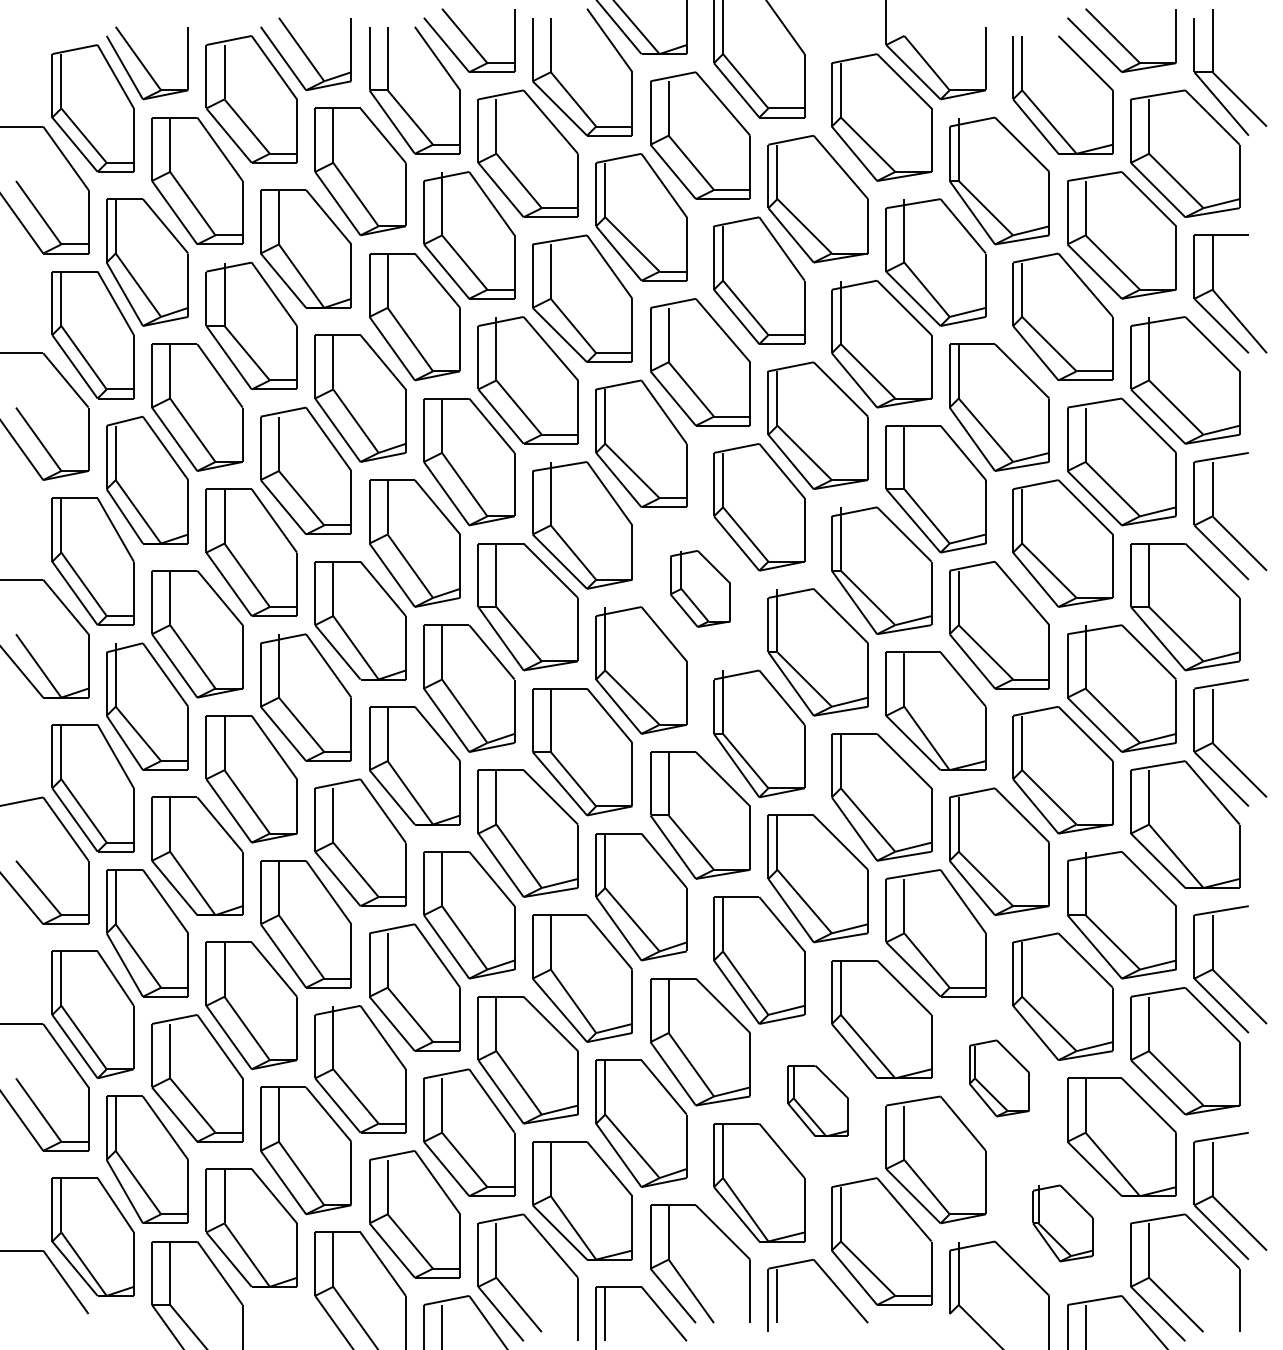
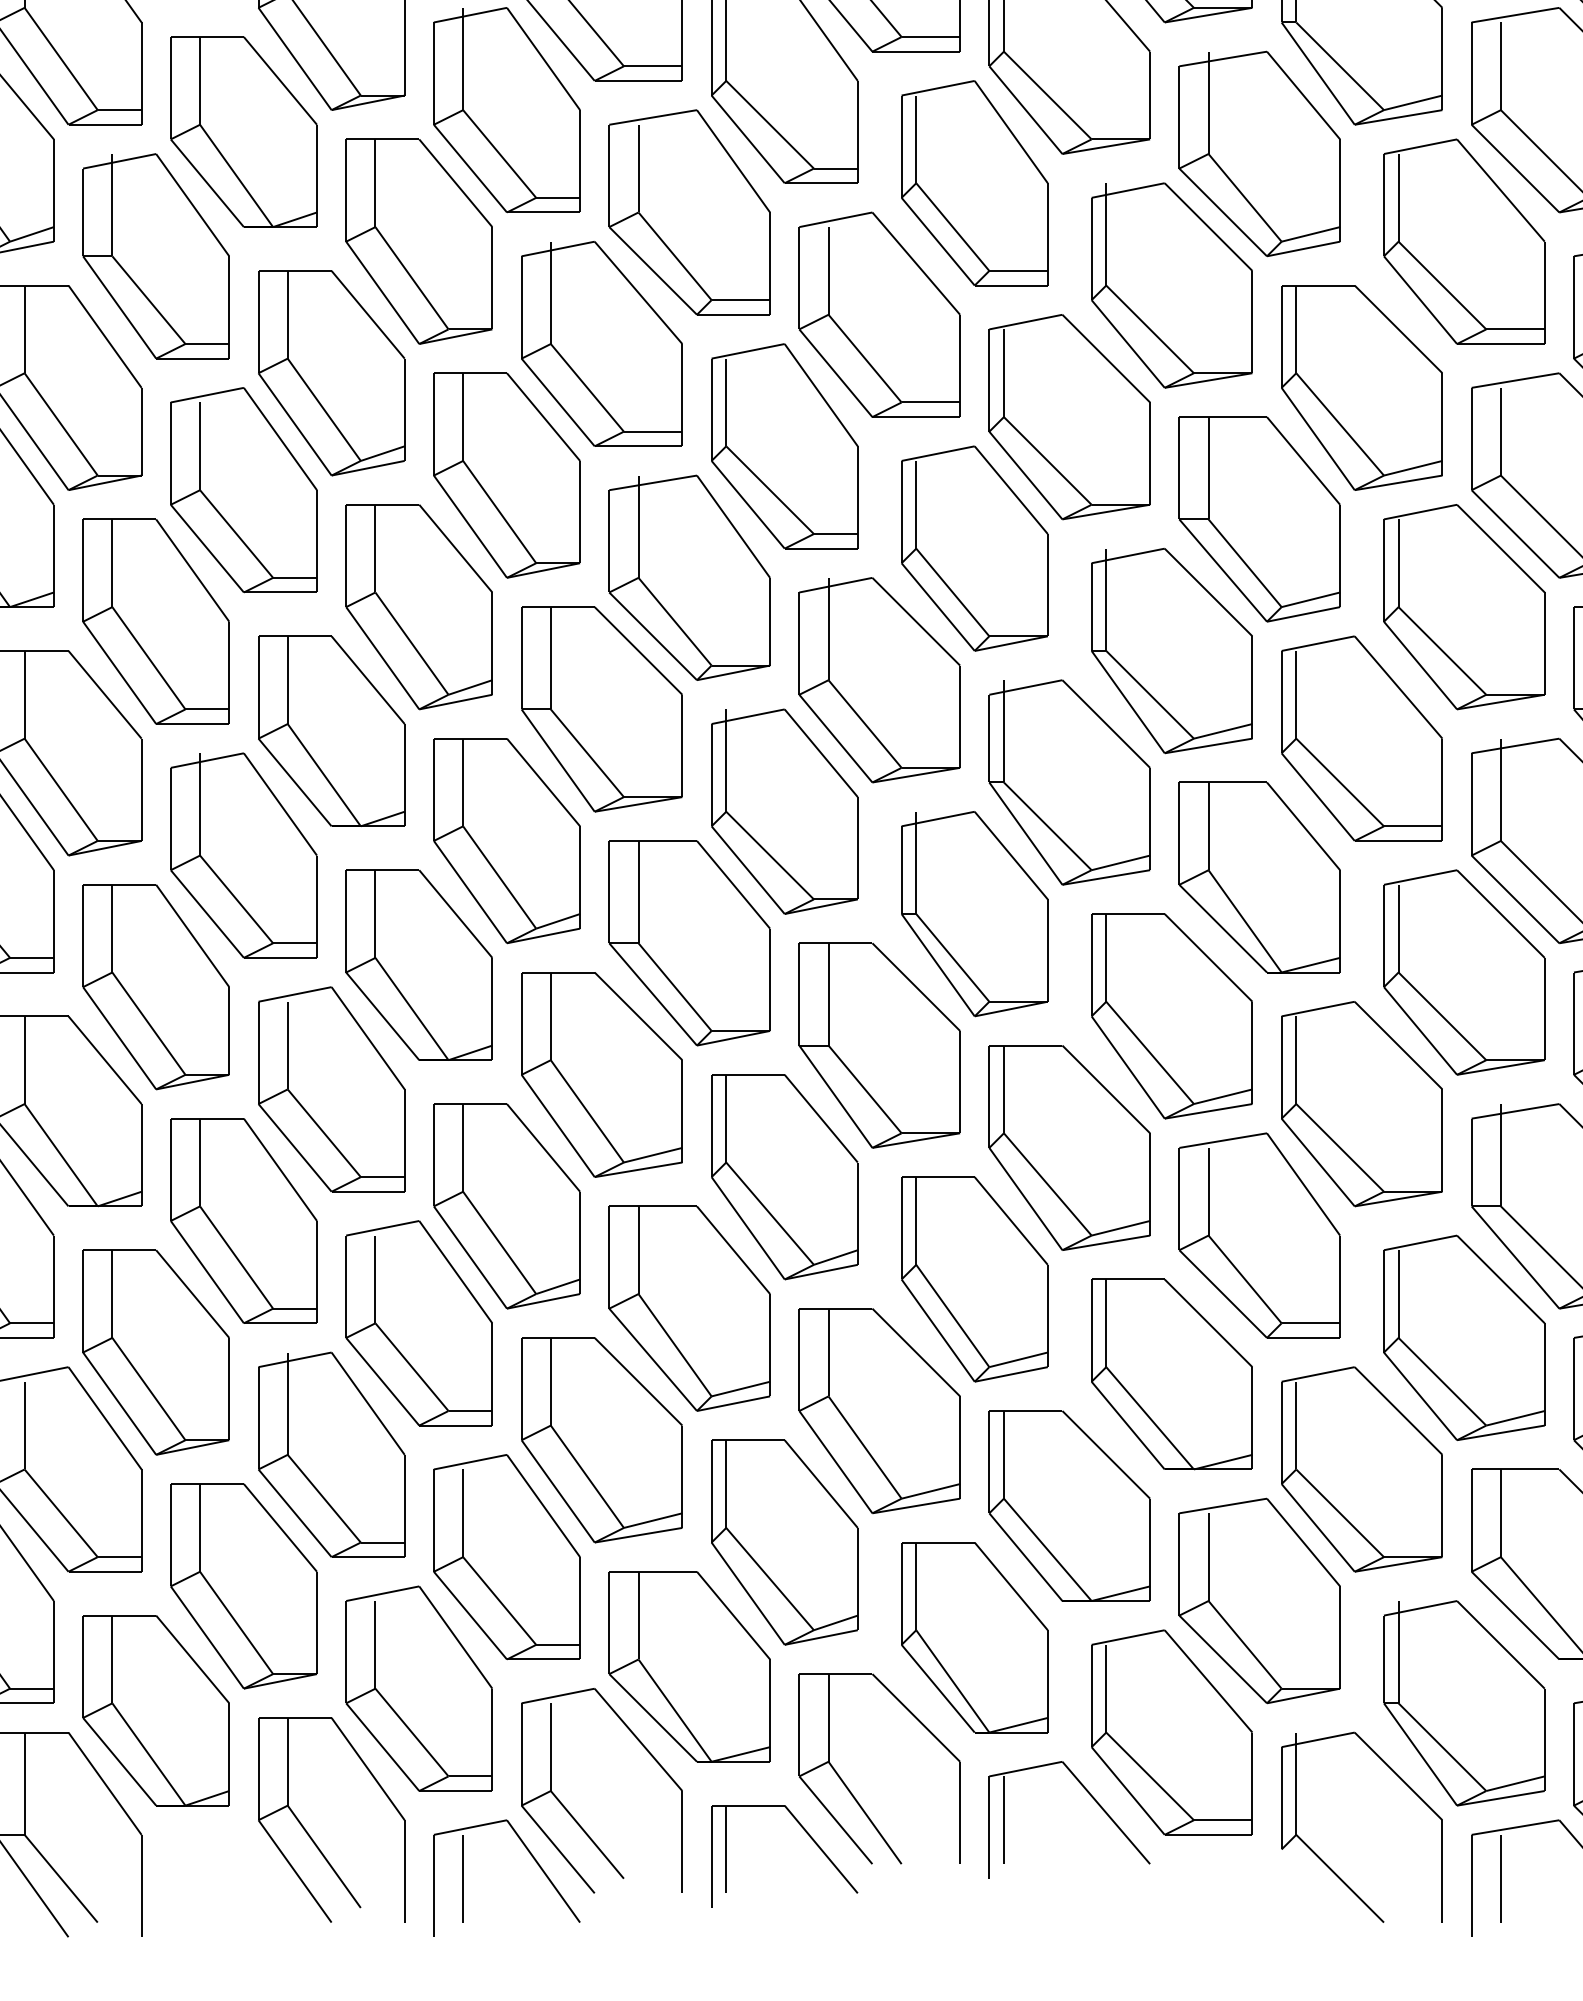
part: (700, 588) -> (879, 679), size x1.67
part: (999, 1078) -> (1361, 1469), size x1.67
part: (817, 1100) -> (1068, 1505), size x1.67
part: (1062, 1223) -> (1463, 1703), size x1.67

